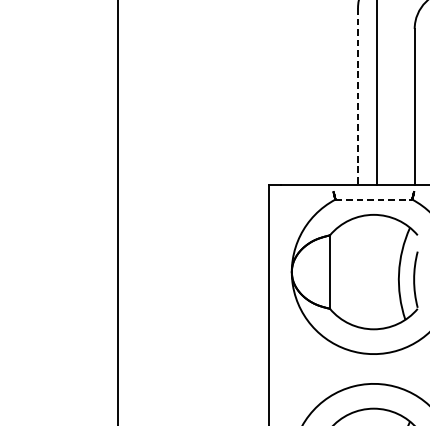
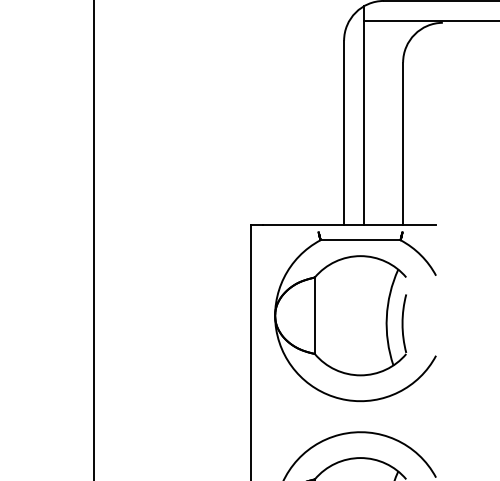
line: (358, 97) -> (344, 133), dashed -> solid
line: (373, 199) -> (360, 240), dashed -> solid

